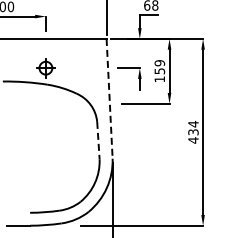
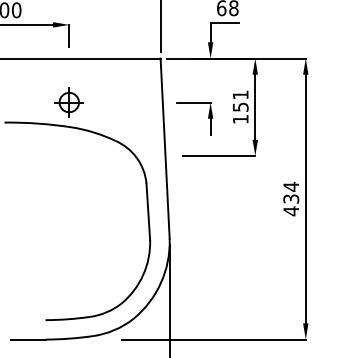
text: (159, 63) -> (240, 95), 159 -> 151
line: (109, 98) -> (164, 148), dashed -> solid
line: (98, 140) -> (148, 211), dashed -> solid

